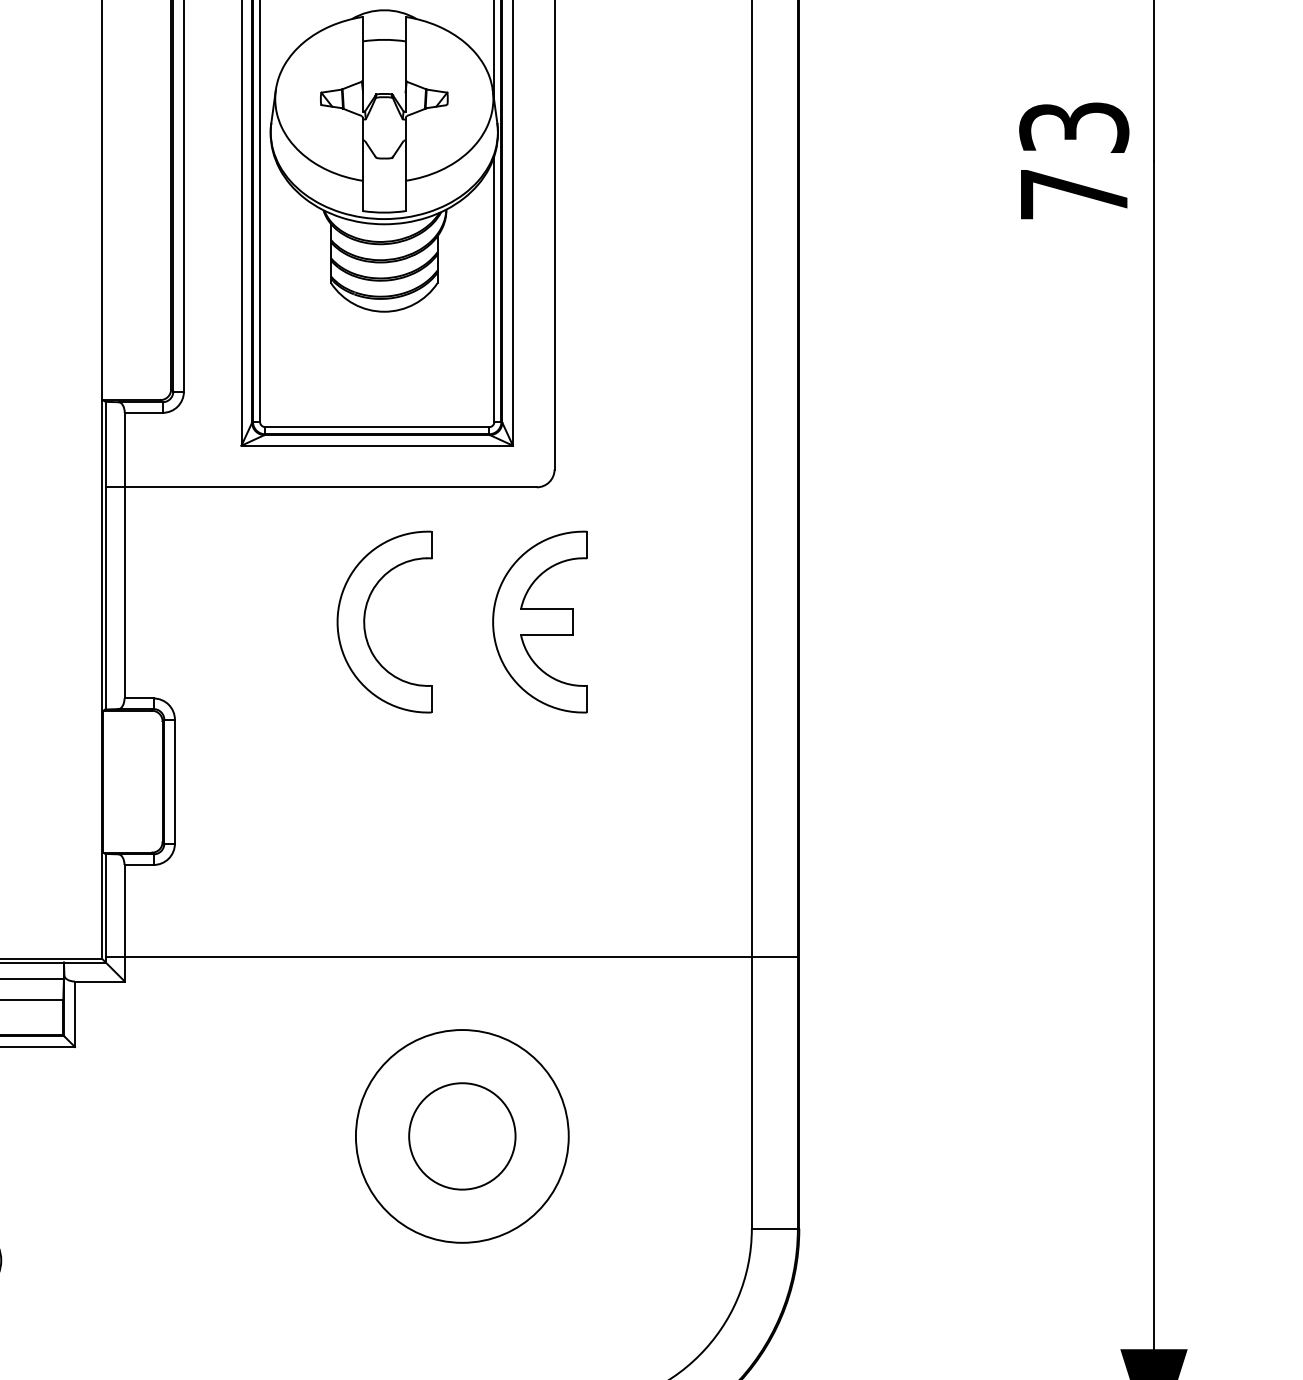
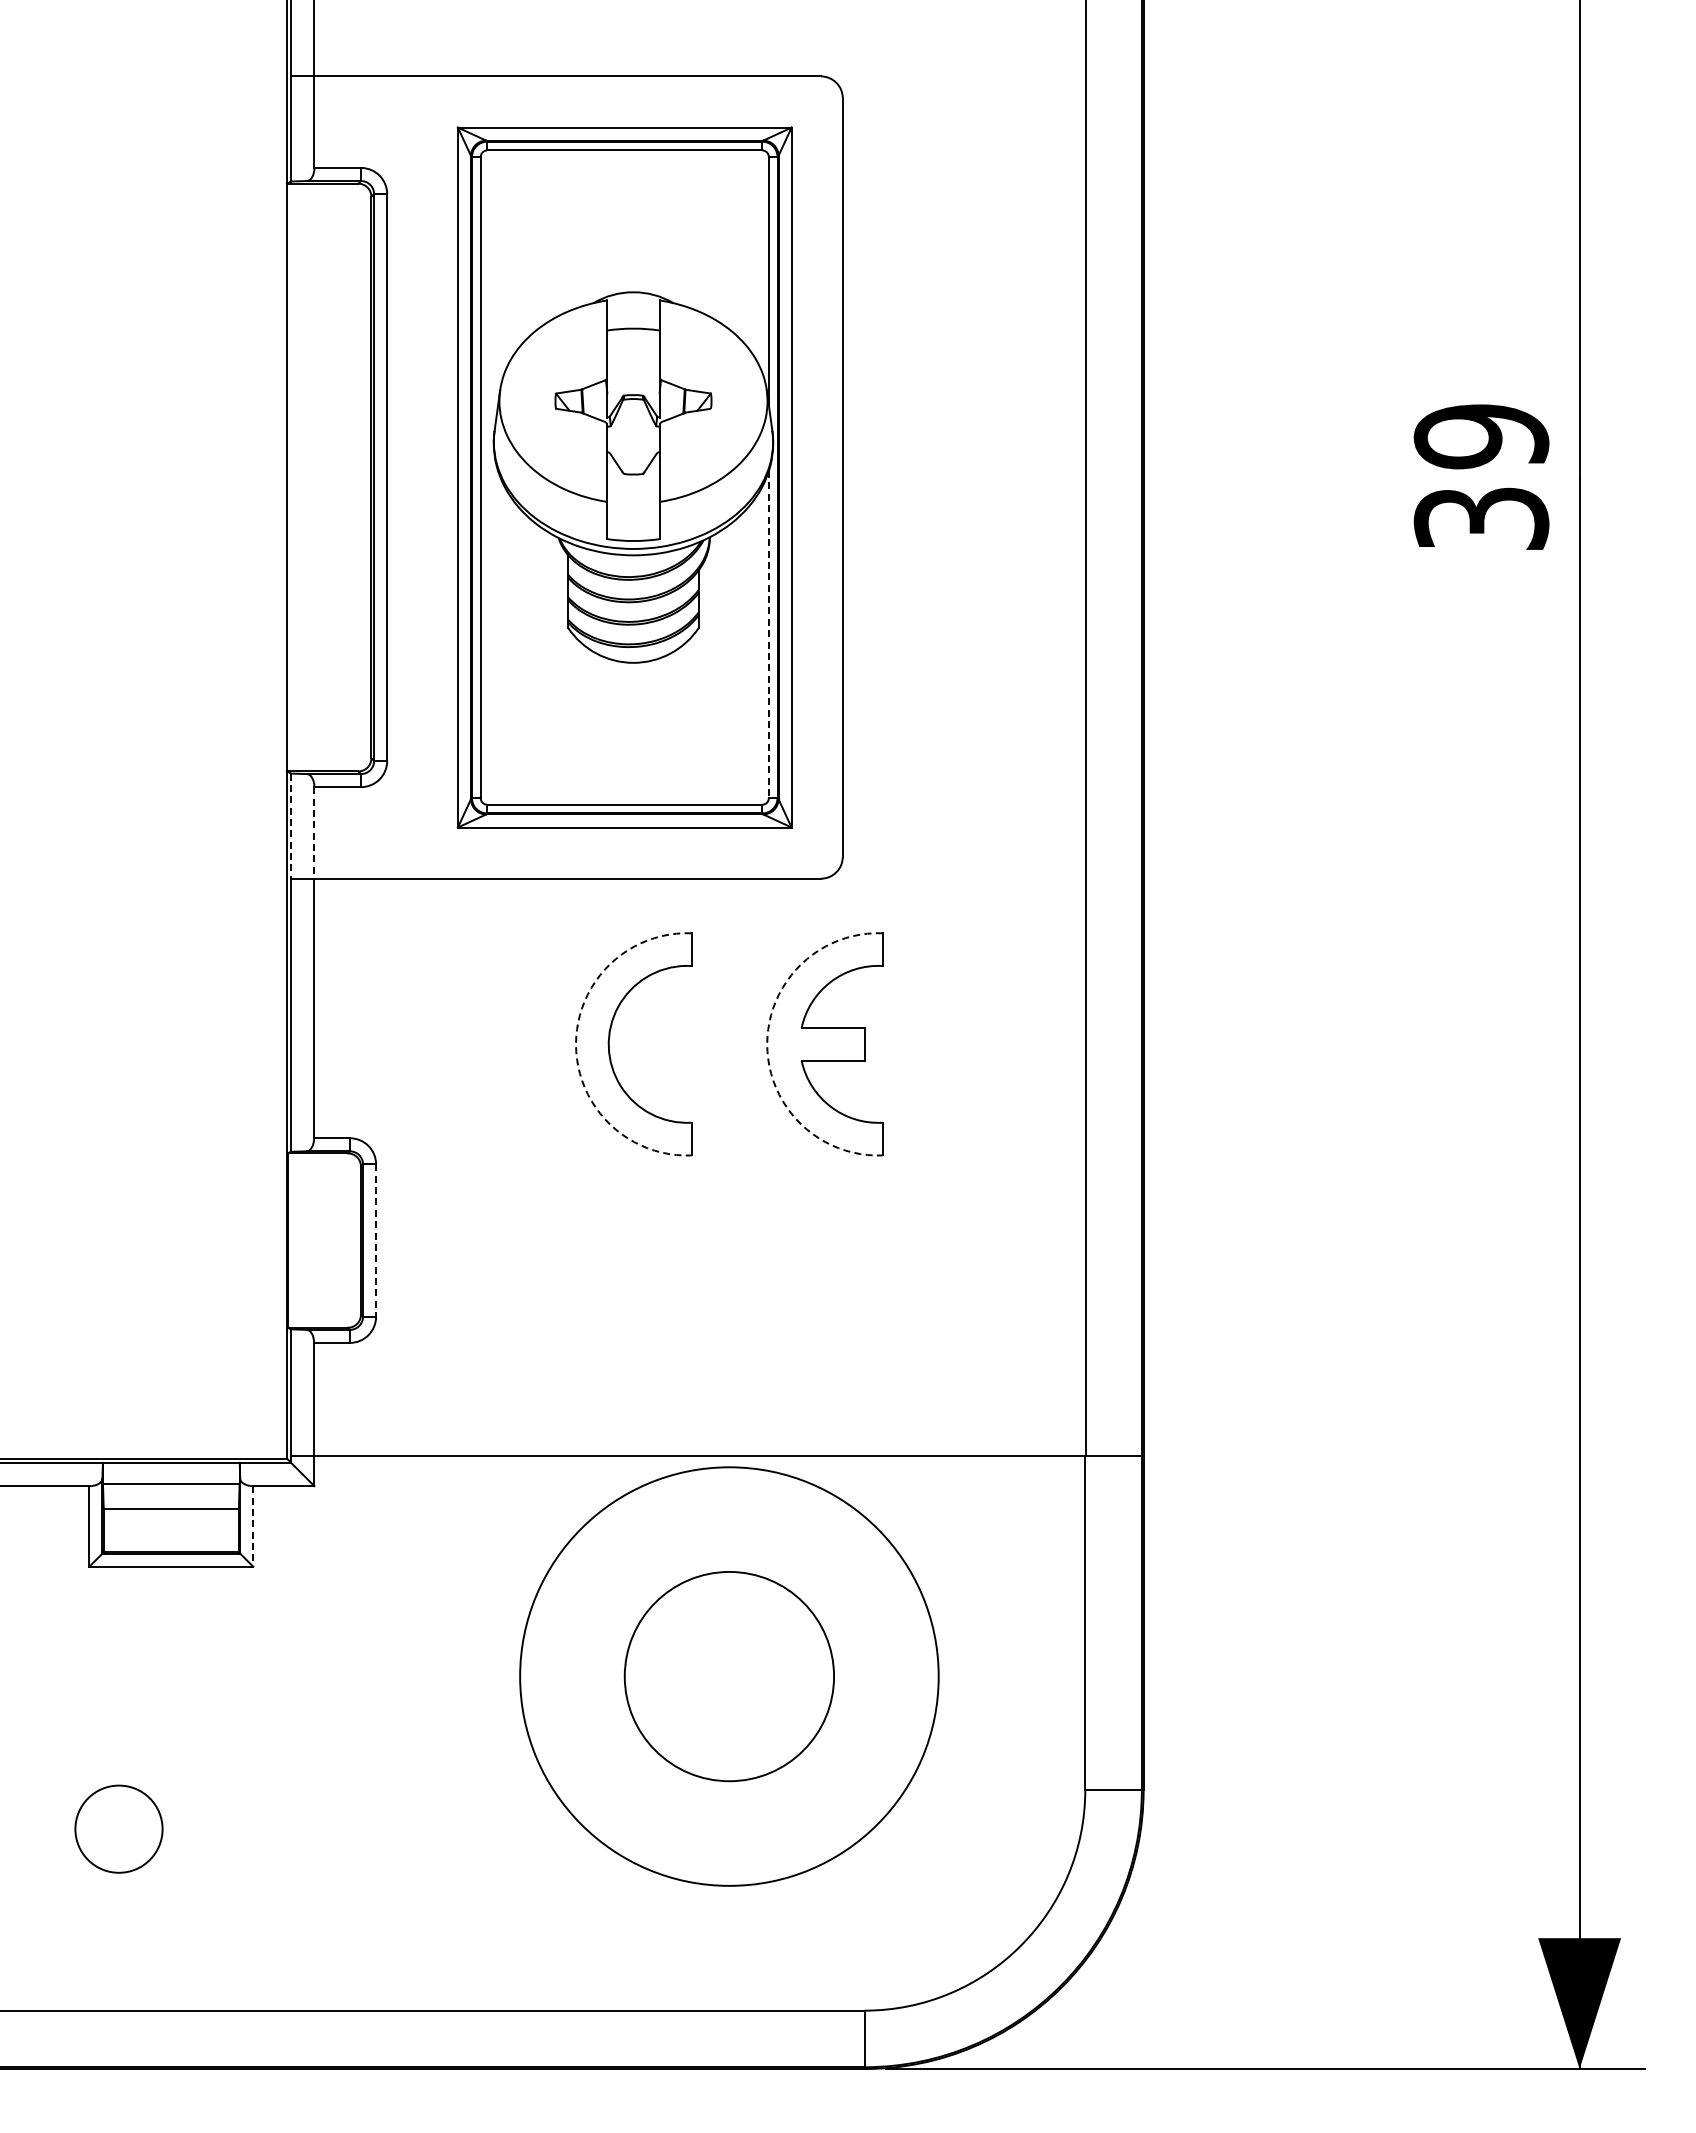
text: (1074, 160) -> (1481, 476), 73 -> 39
line: (494, 288) -> (768, 634), solid -> dashed
line: (106, 444) -> (291, 826), solid -> dashed
line: (124, 449) -> (314, 832), solid -> dashed
arc: (337, 622) -> (576, 1044), solid -> dashed
arc: (493, 622) -> (767, 1044), solid -> dashed
line: (175, 782) -> (376, 1241), solid -> dashed
line: (75, 1014) -> (253, 1526), solid -> dashed
circle: (462, 1136) -> (729, 1676), size x1.6
circle: (462, 1136) -> (729, 1676), size x1.6

